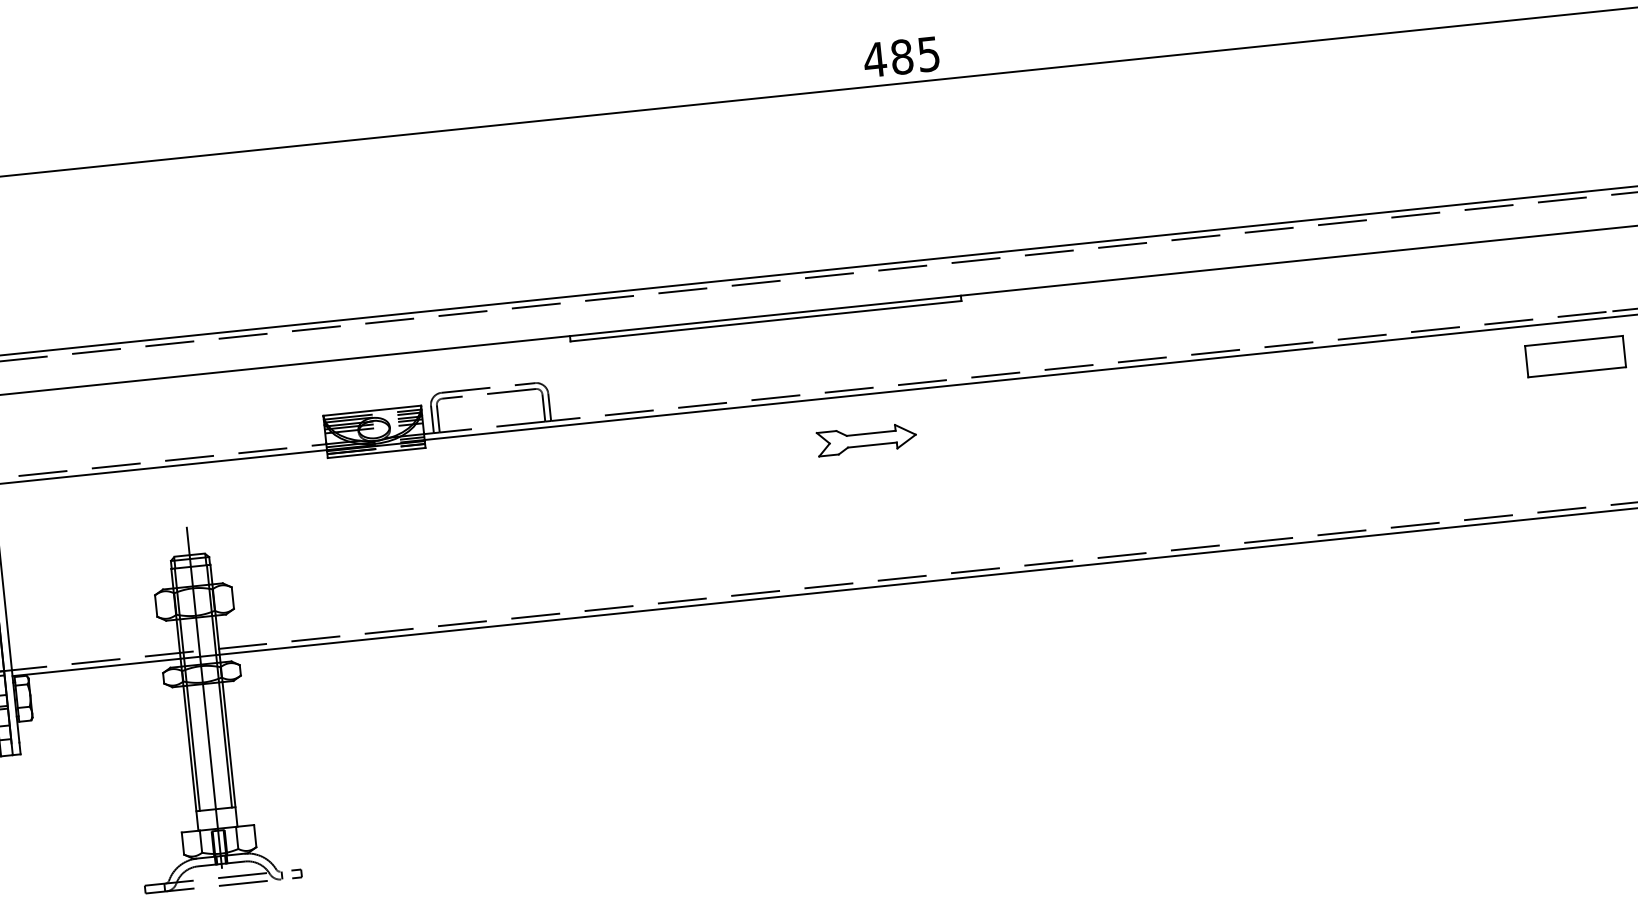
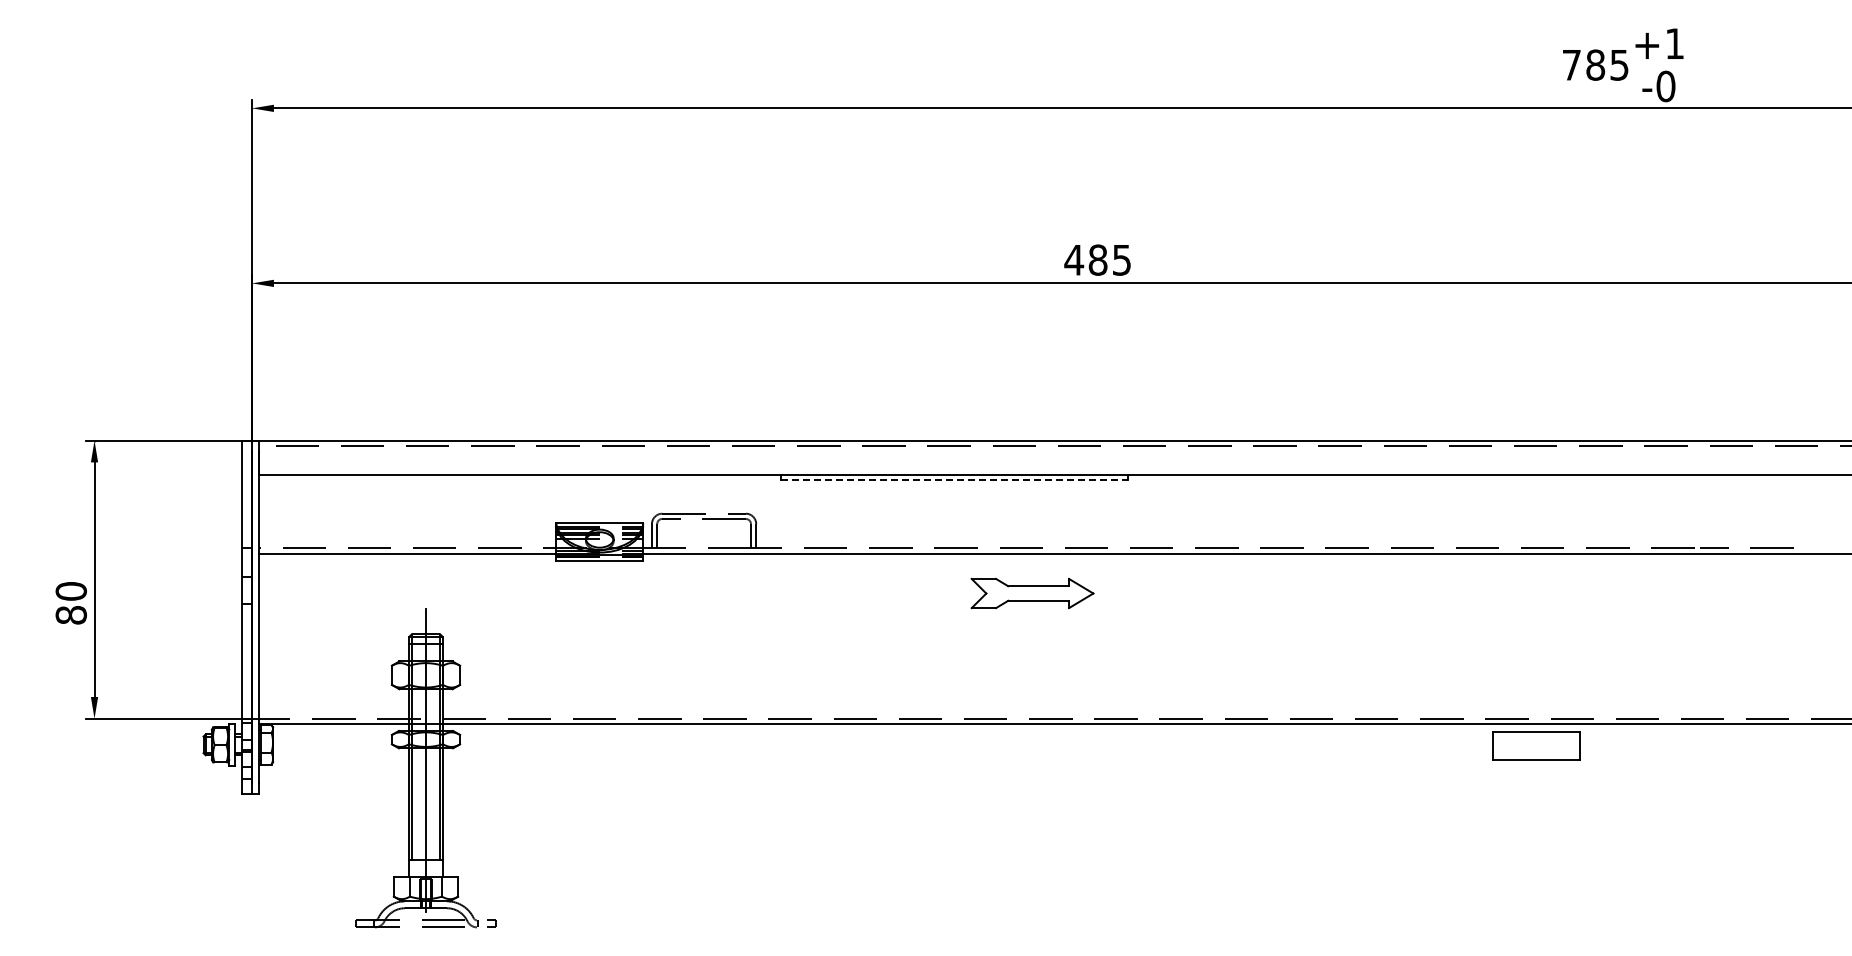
line: (766, 321) -> (954, 480), solid -> dashed
part: (1575, 356) -> (1536, 745), moved
part: (865, 439) -> (1031, 593), size x1.4

